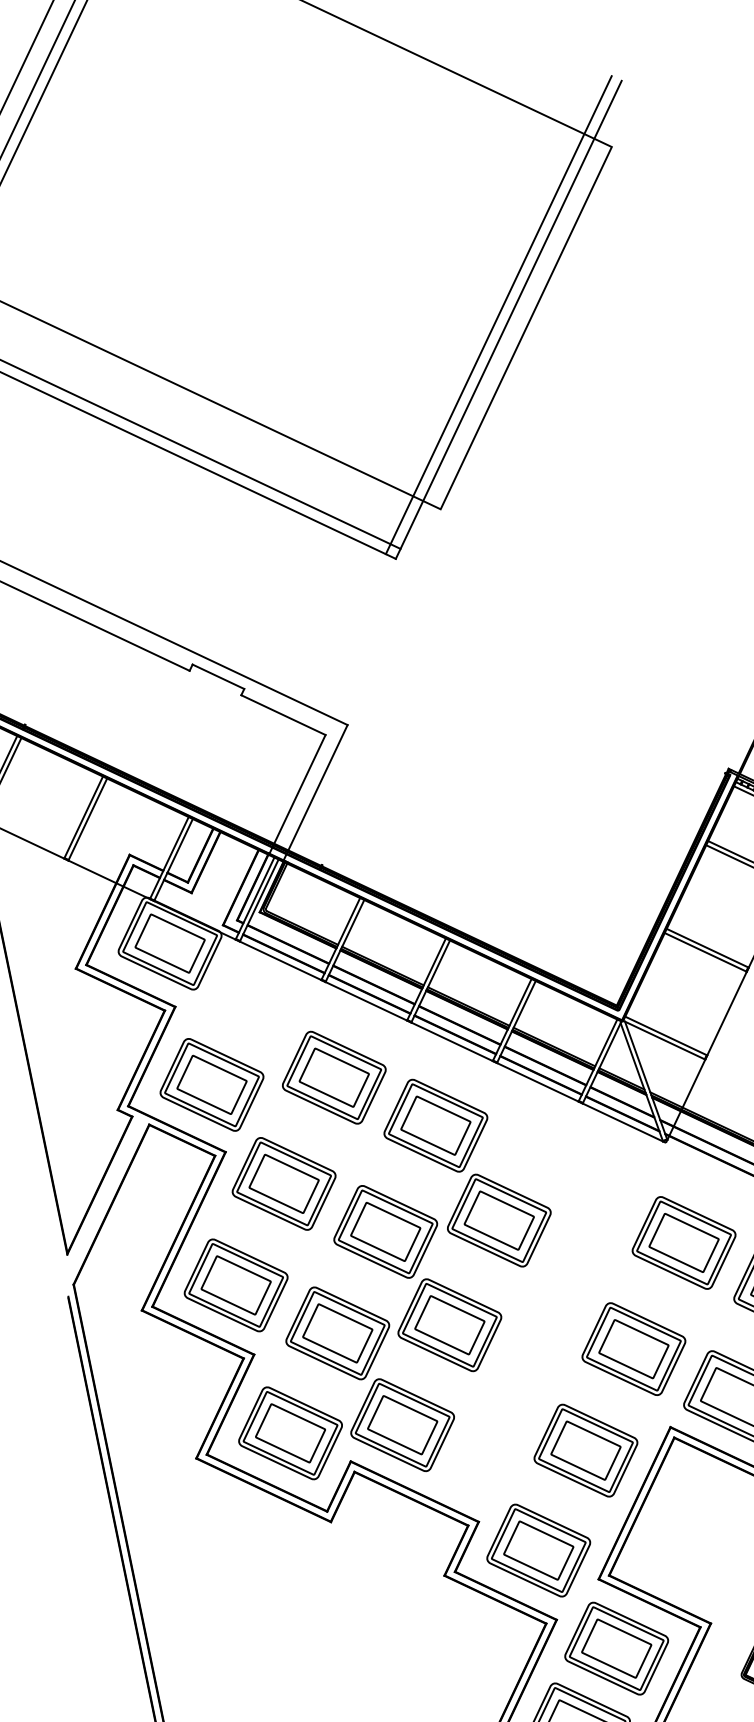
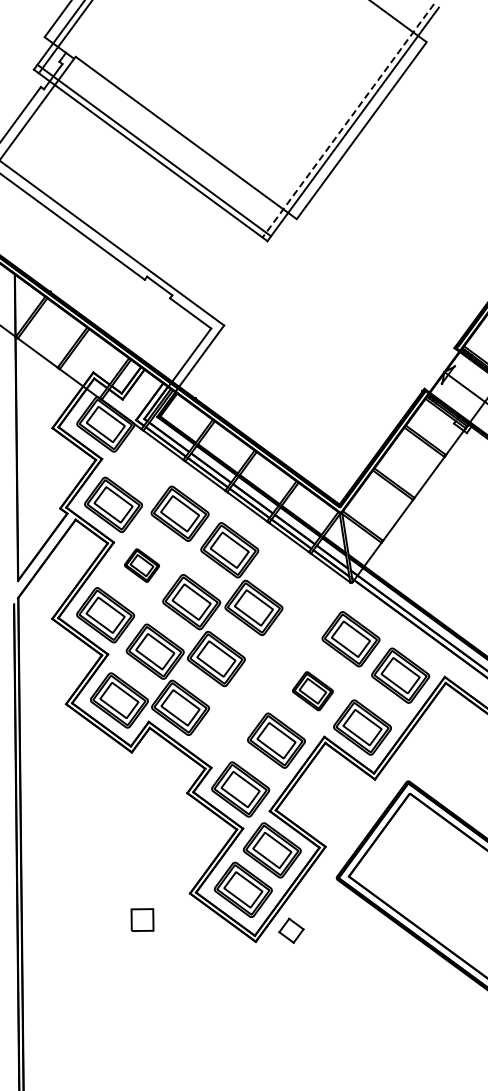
line: (498, 314) -> (348, 120), solid -> dashed
part: (283, 1183) -> (141, 565), size x0.6
part: (633, 1349) -> (312, 691), size x0.7

